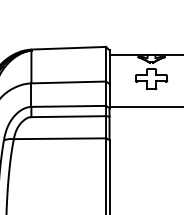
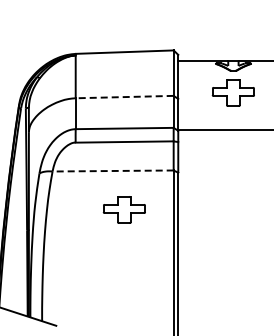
line: (68, 82) -> (124, 97), solid -> dashed
line: (60, 139) -> (113, 171), solid -> dashed
part: (67, 168) -> (123, 209), added

